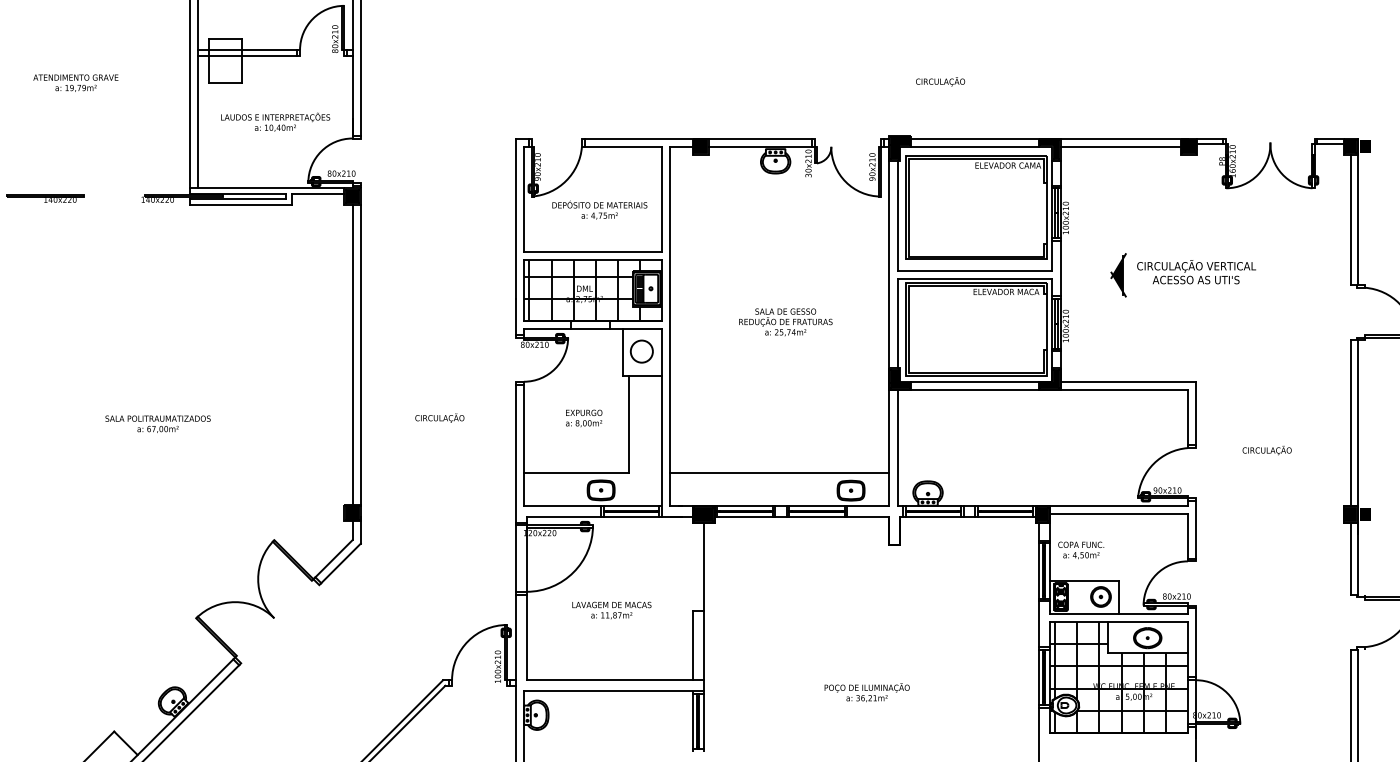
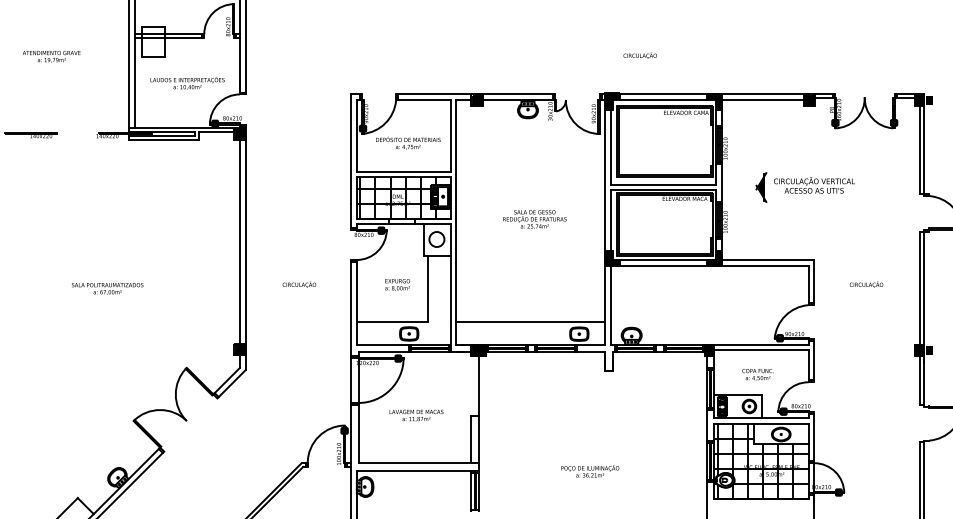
text: (1267, 450) -> (866, 284), moved
text: (1080, 549) -> (757, 374), moved

